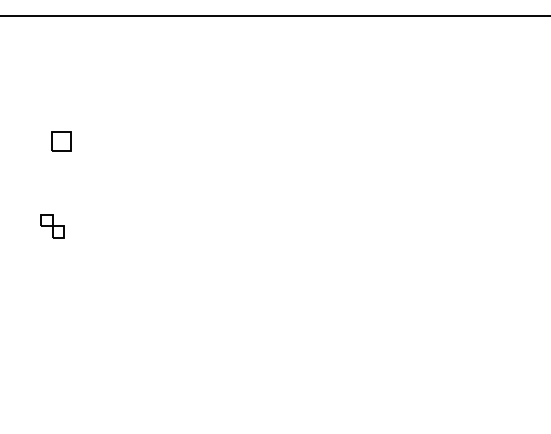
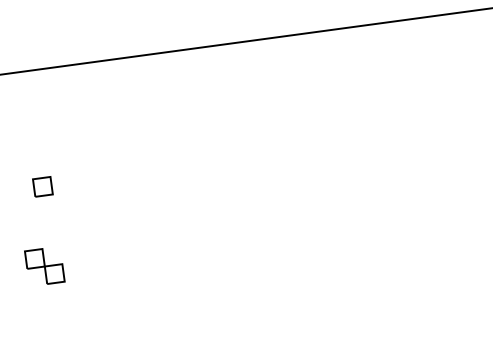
part: (52, 225) -> (44, 265), size x1.67

